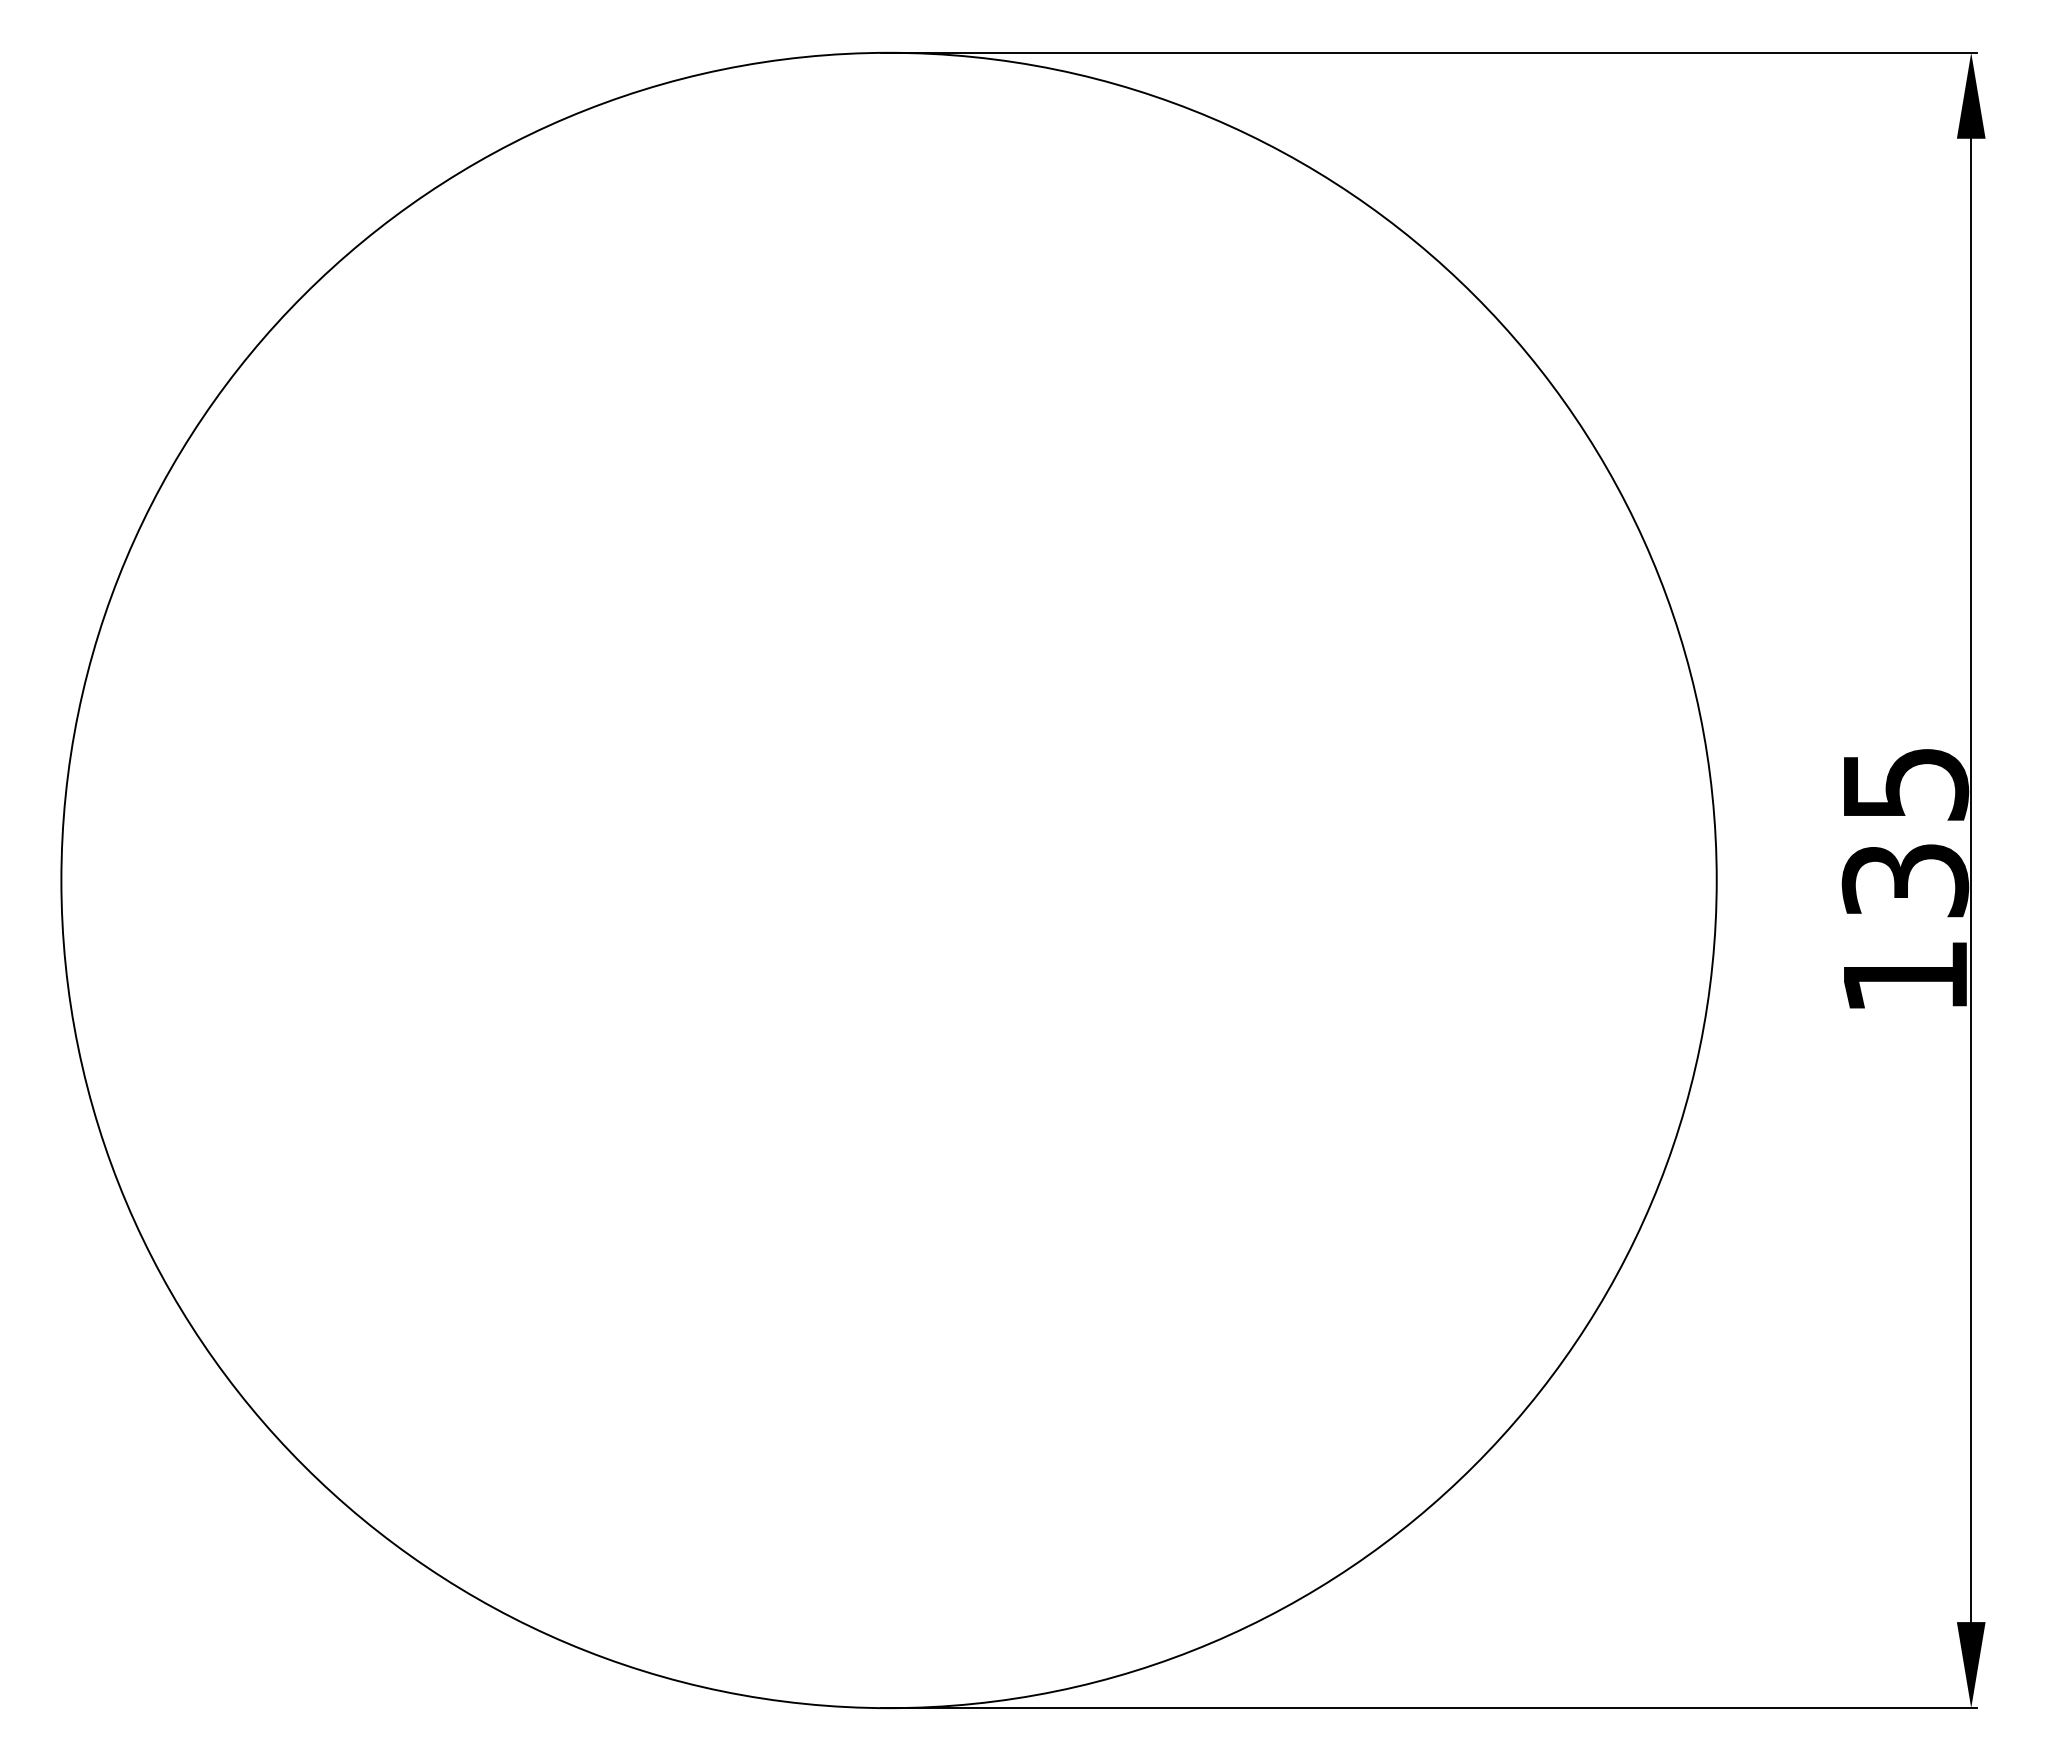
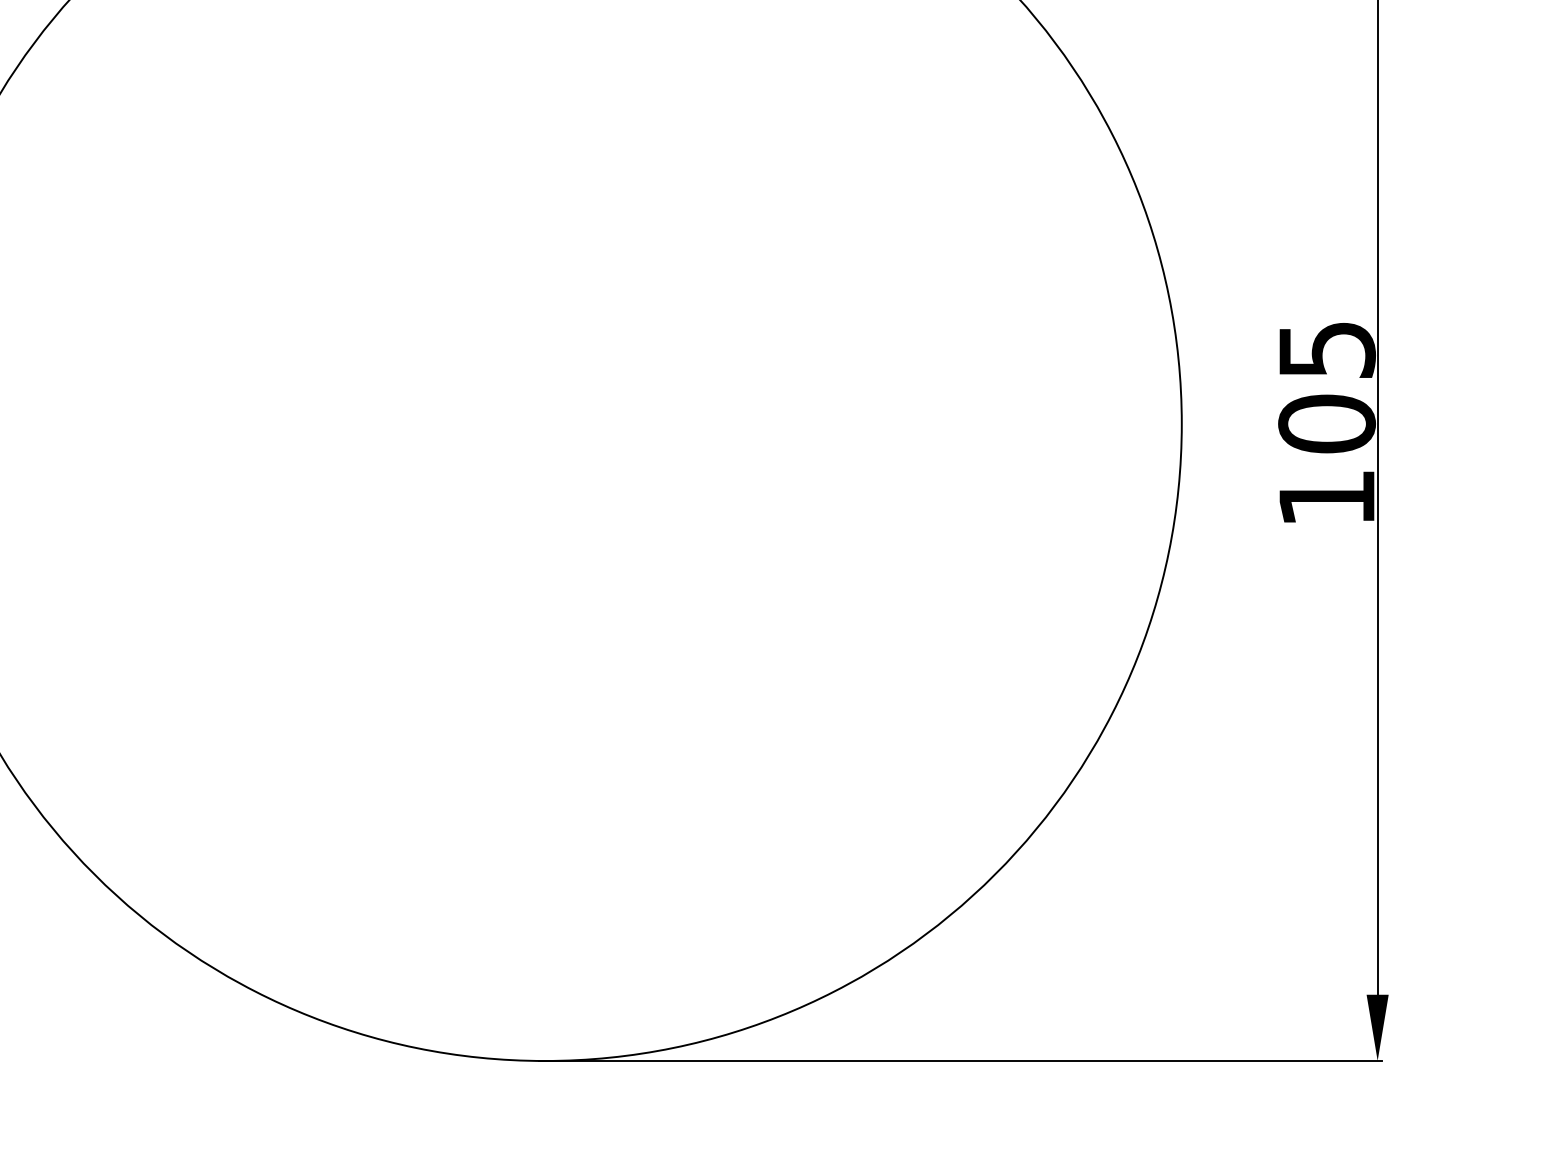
text: (1905, 880) -> (1327, 424), 135 -> 105

